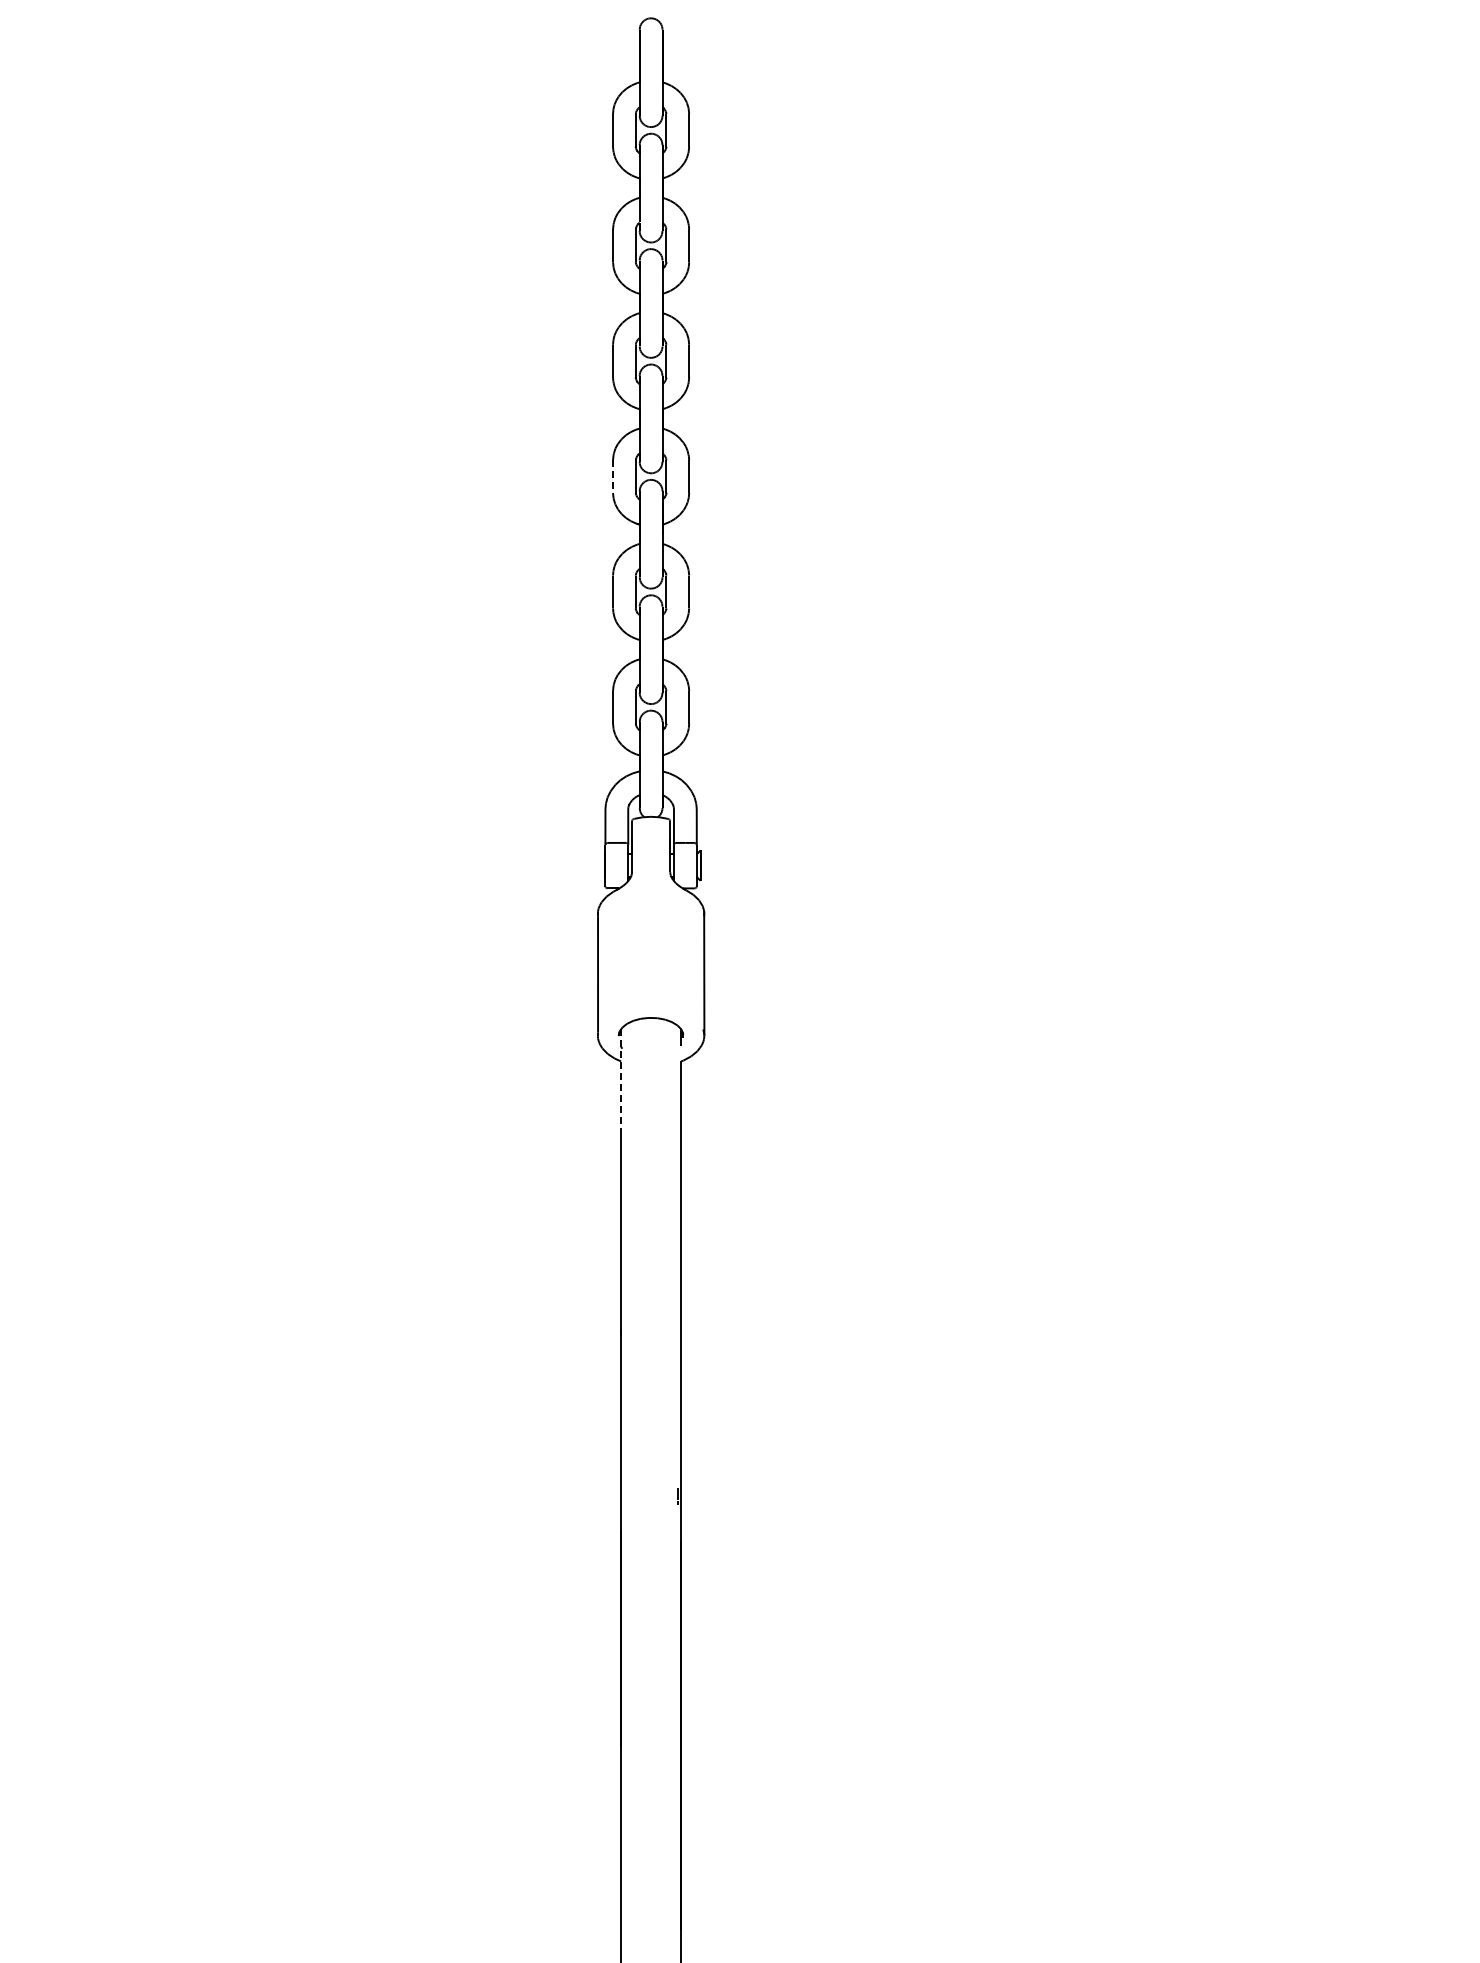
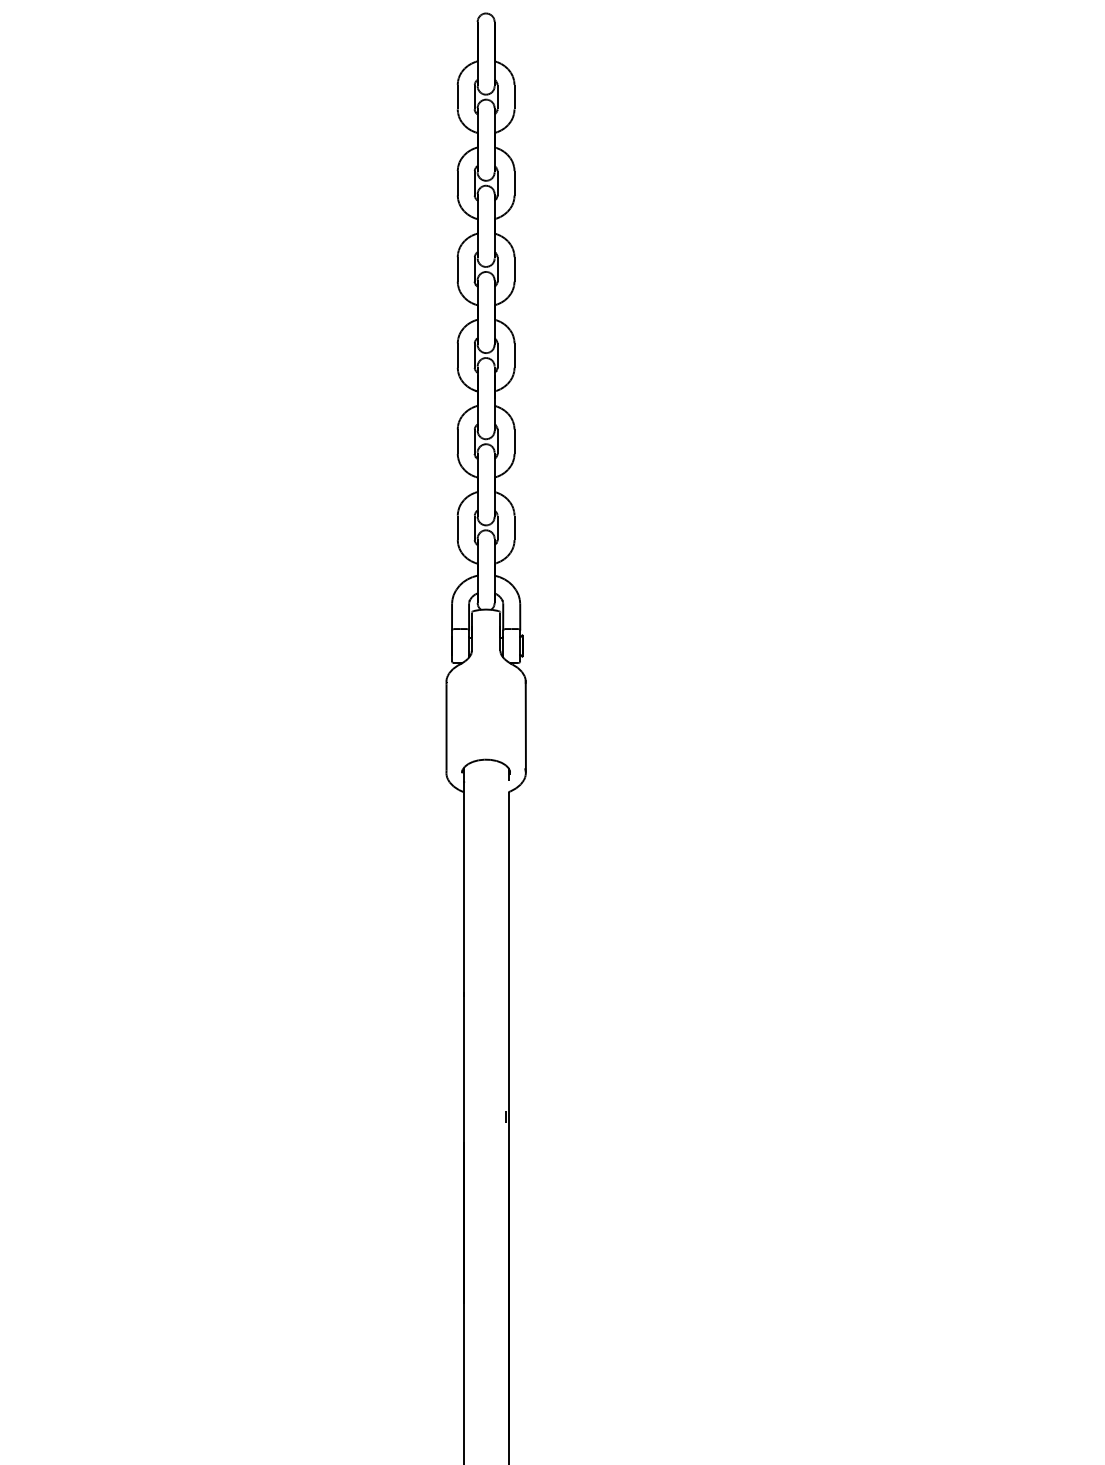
line: (613, 477) -> (458, 356), dashed -> solid
line: (621, 1080) -> (464, 806), dashed -> solid

